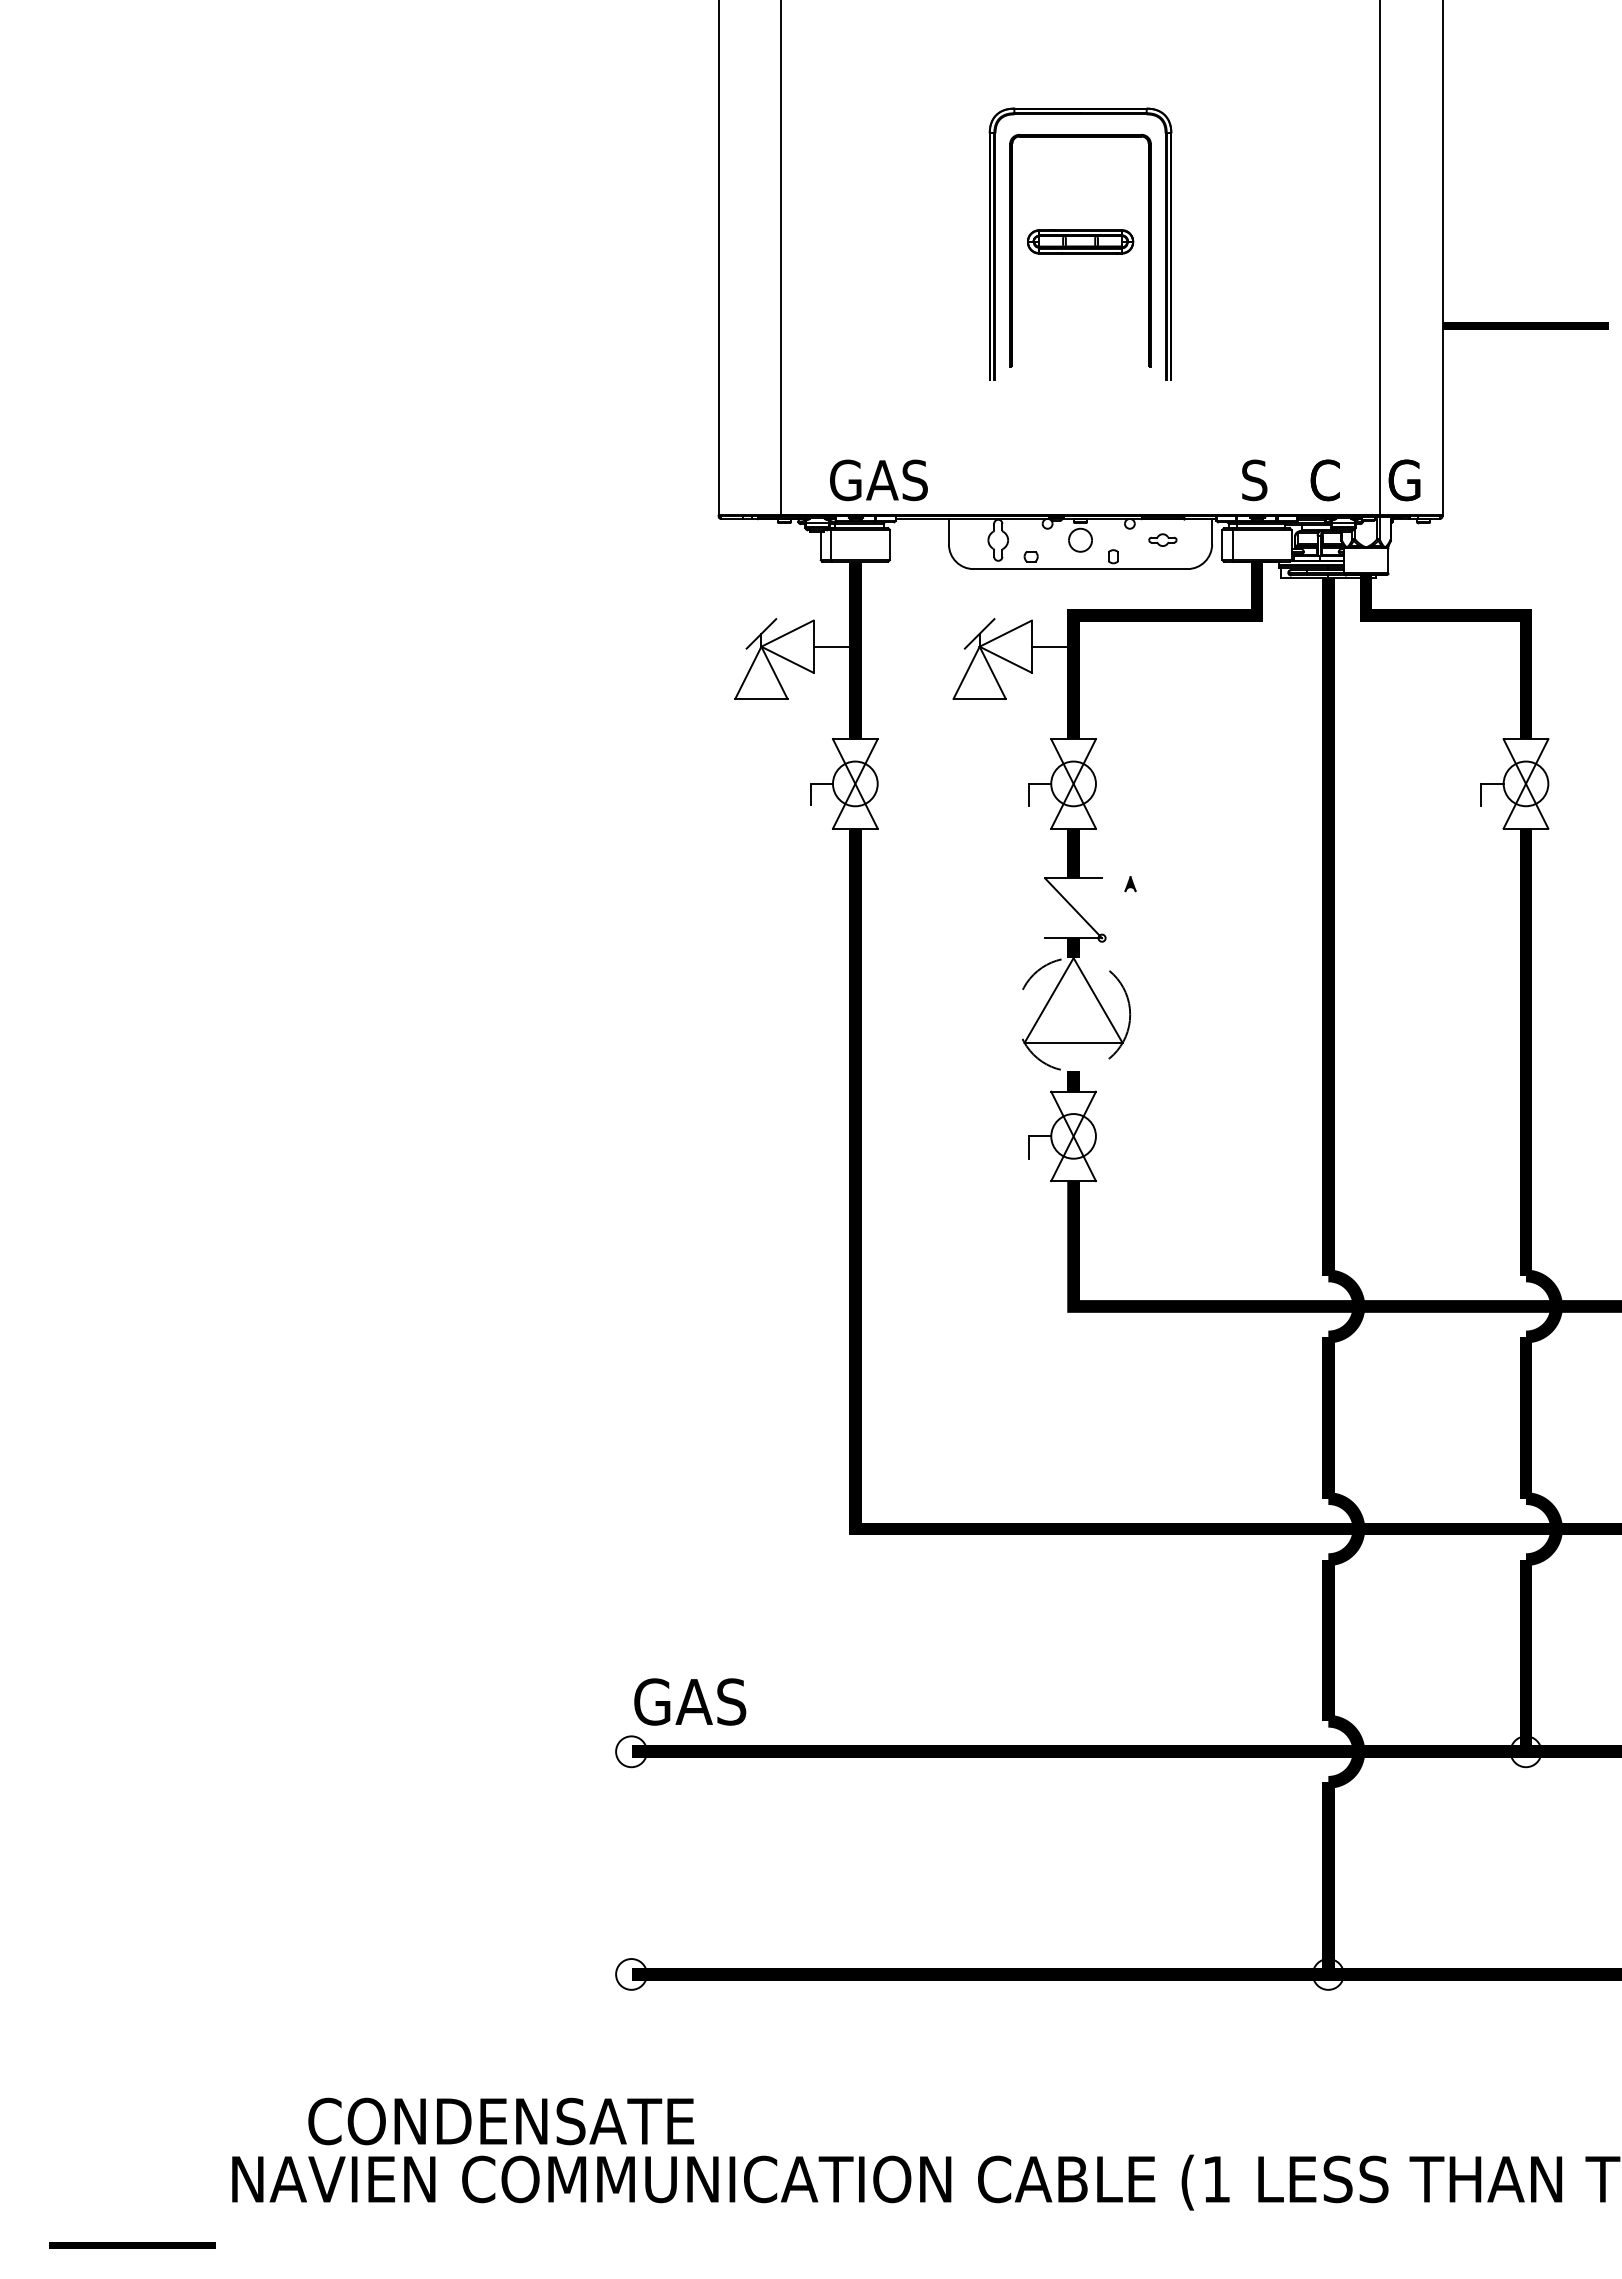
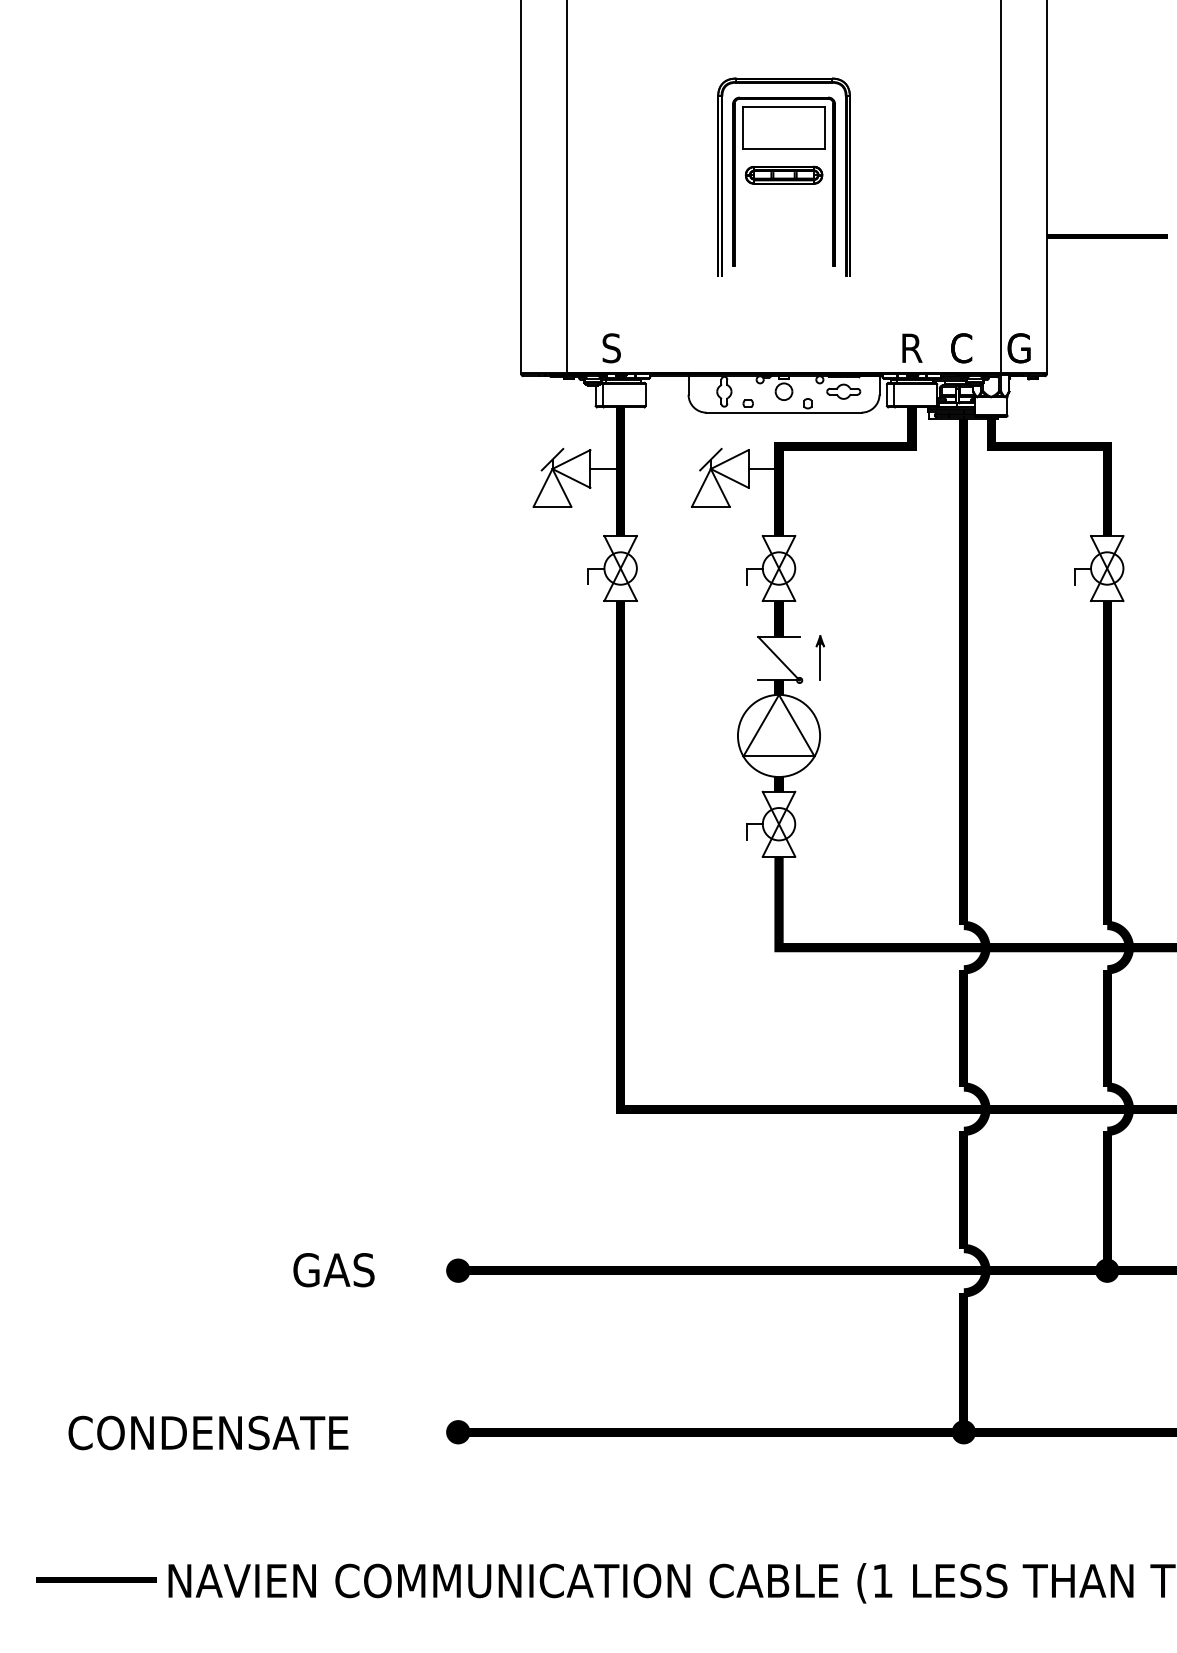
part: (1080, 176) -> (784, 127), added
text: (878, 480) -> (637, 348), GAS -> S
text: (1256, 480) -> (911, 348), S -> R
part: (1162, 539) -> (843, 391), size x1.67
line: (1130, 912) -> (820, 661), added
circle: (1073, 1014) -> (778, 735), dashed -> solid
text: (690, 1701) -> (334, 1269), moved
fill: (631, 1751) -> (458, 1270), added
fill: (1525, 1751) -> (1106, 1270), added
fill: (631, 1974) -> (458, 1432), added
fill: (1327, 1974) -> (963, 1432), added
text: (500, 2121) -> (207, 1433), moved
line: (132, 2245) -> (96, 1580), moved

